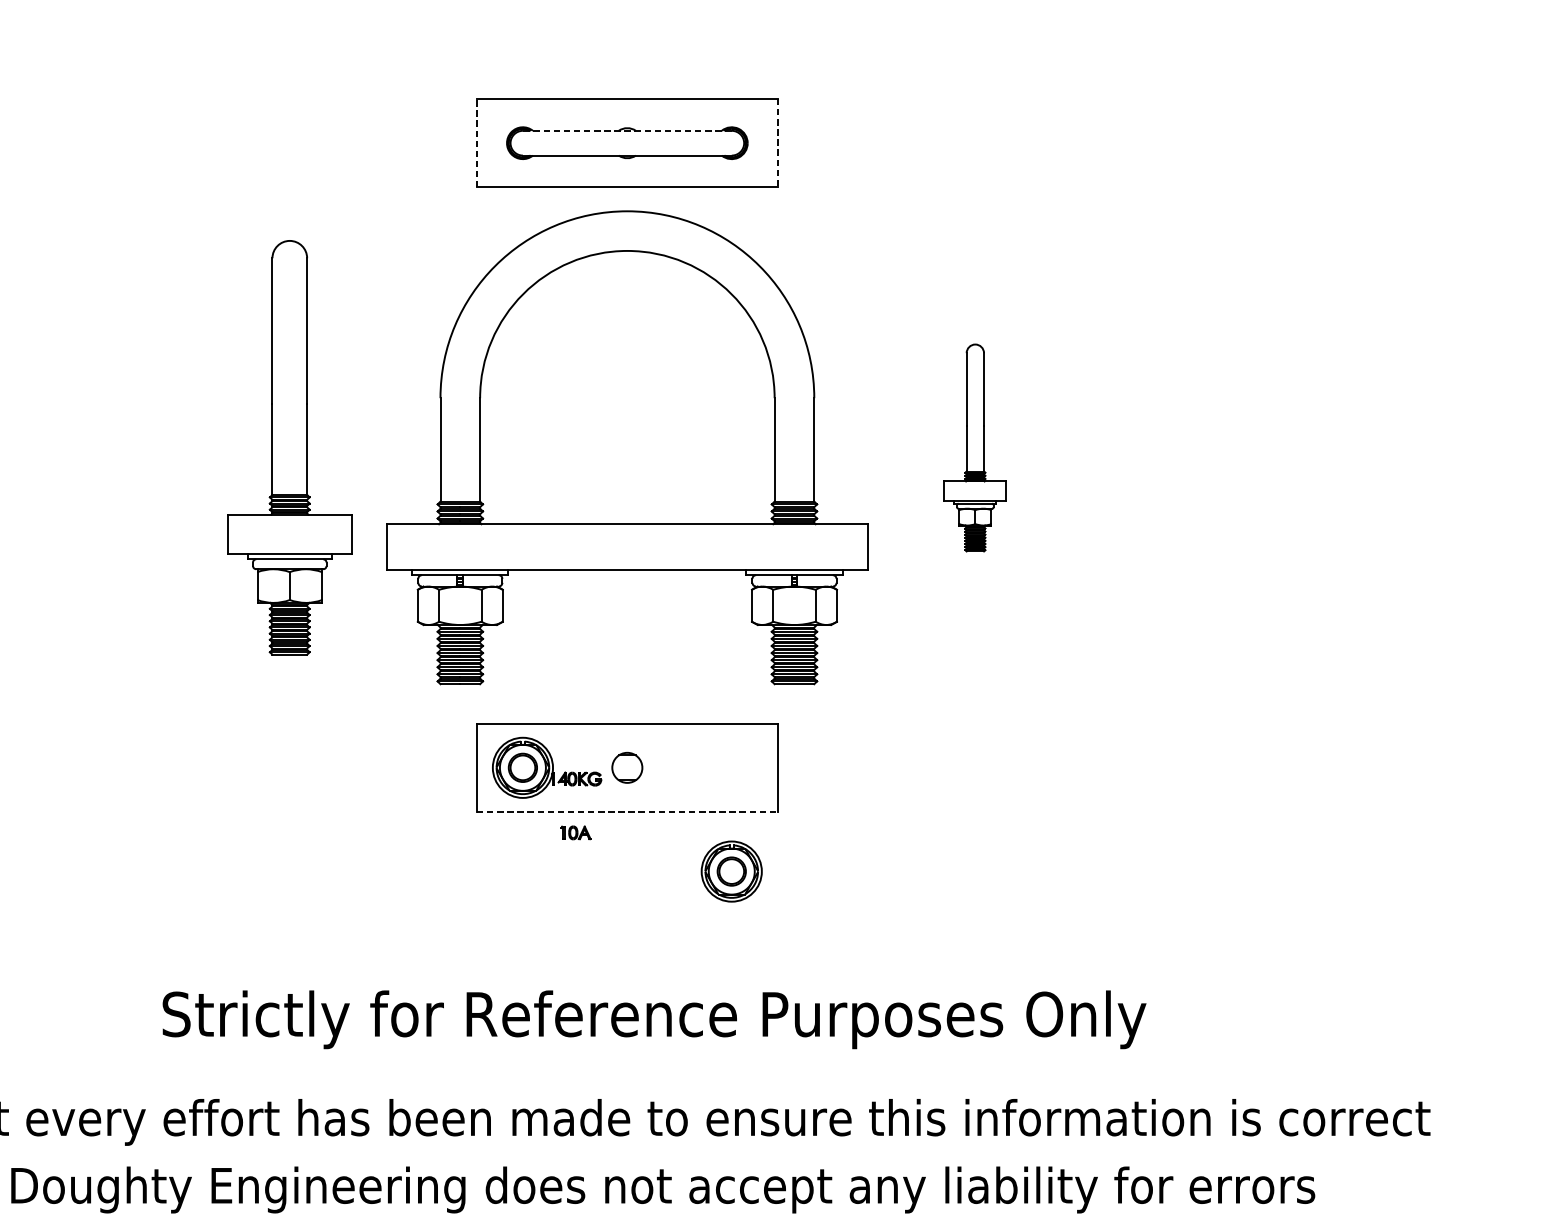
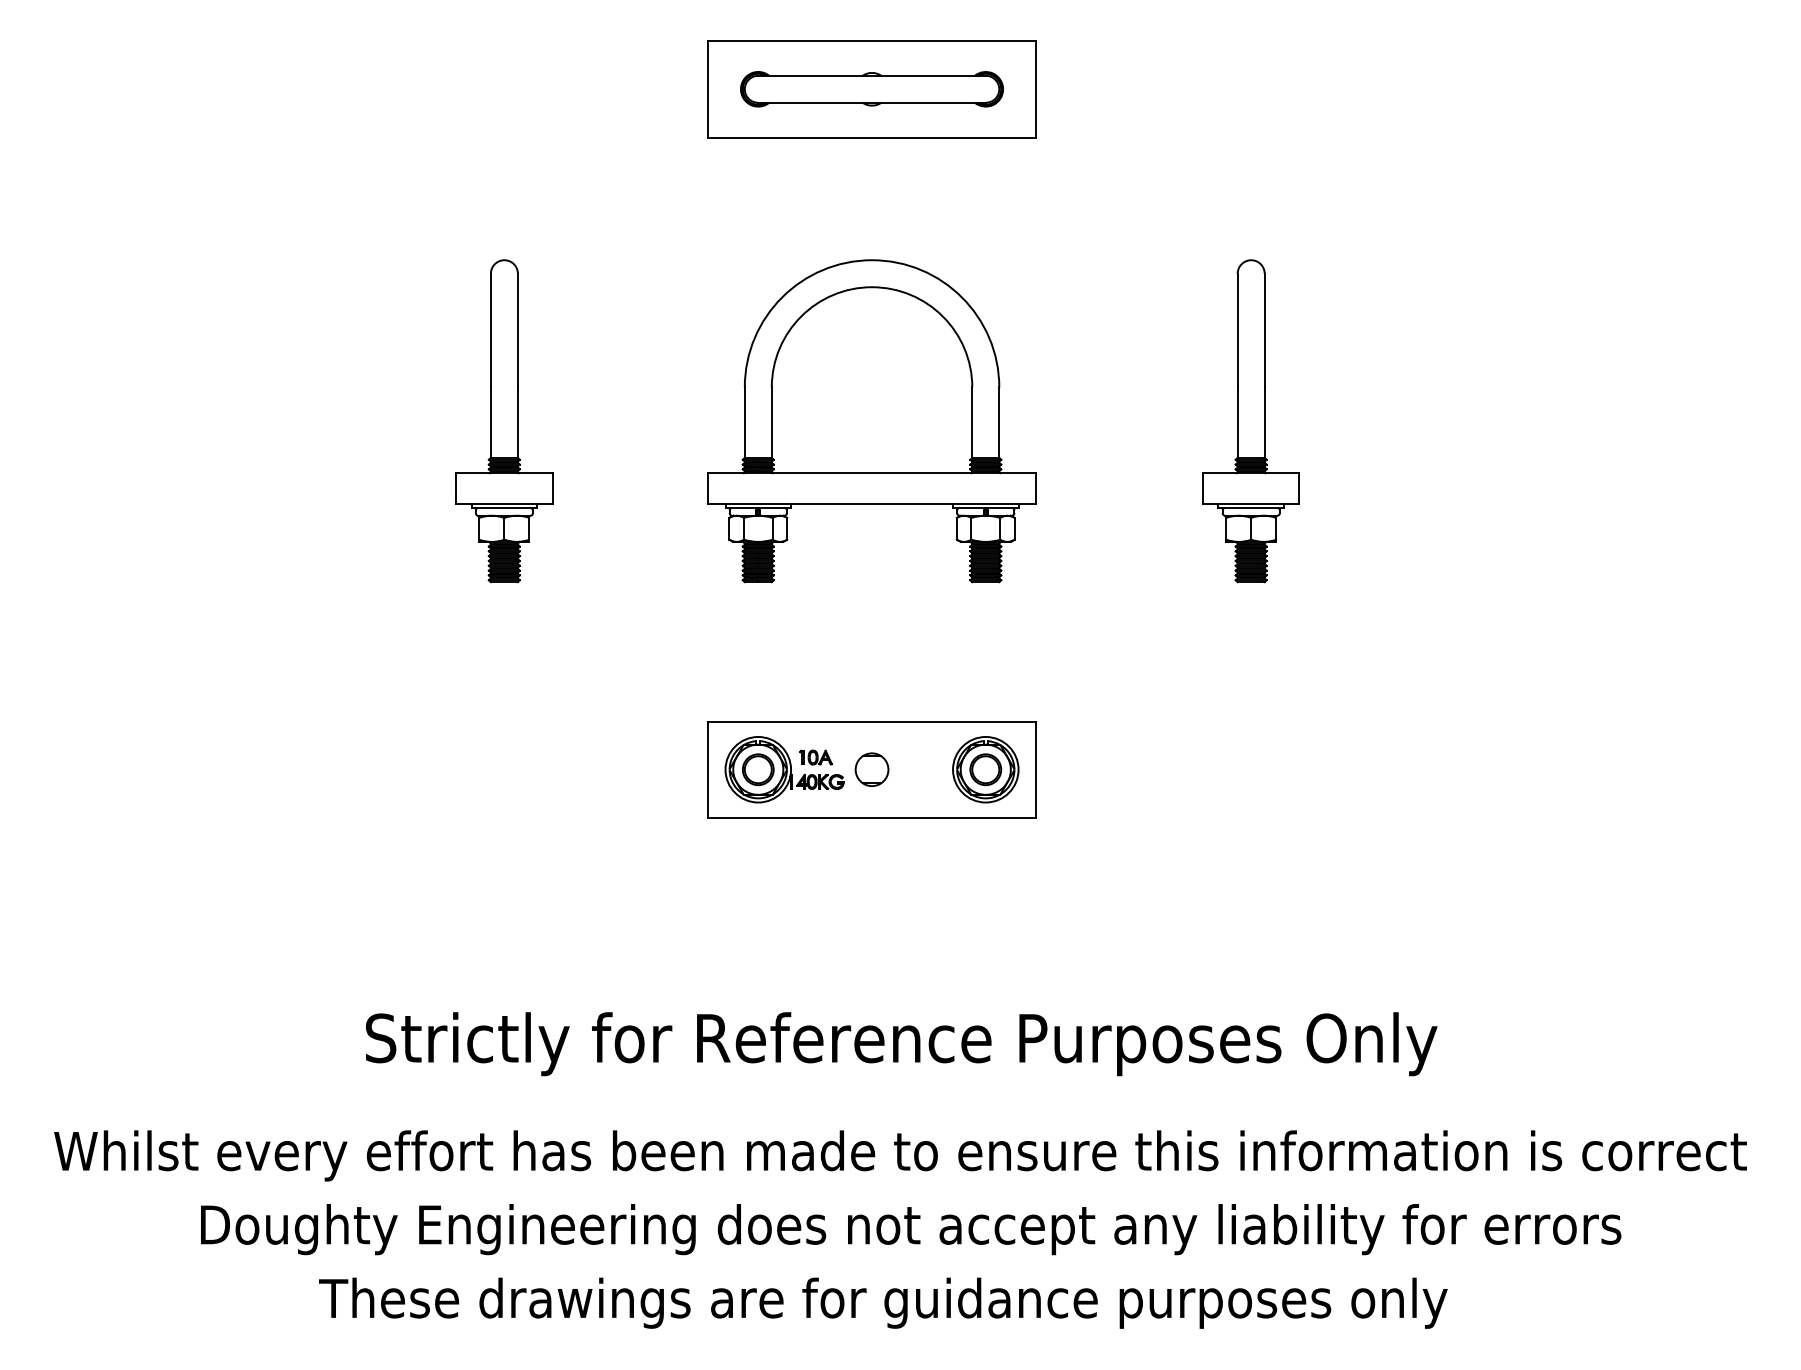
line: (627, 130) -> (872, 75), dashed -> solid
line: (477, 142) -> (708, 88), dashed -> solid
line: (777, 143) -> (1035, 89), dashed -> solid
part: (289, 448) -> (504, 421), size x0.71
part: (626, 448) -> (871, 421), size x0.62
part: (974, 448) -> (1250, 421), size x1.43
line: (627, 811) -> (872, 817), dashed -> solid
part: (575, 832) -> (815, 757), moved
part: (731, 871) -> (985, 769), moved

